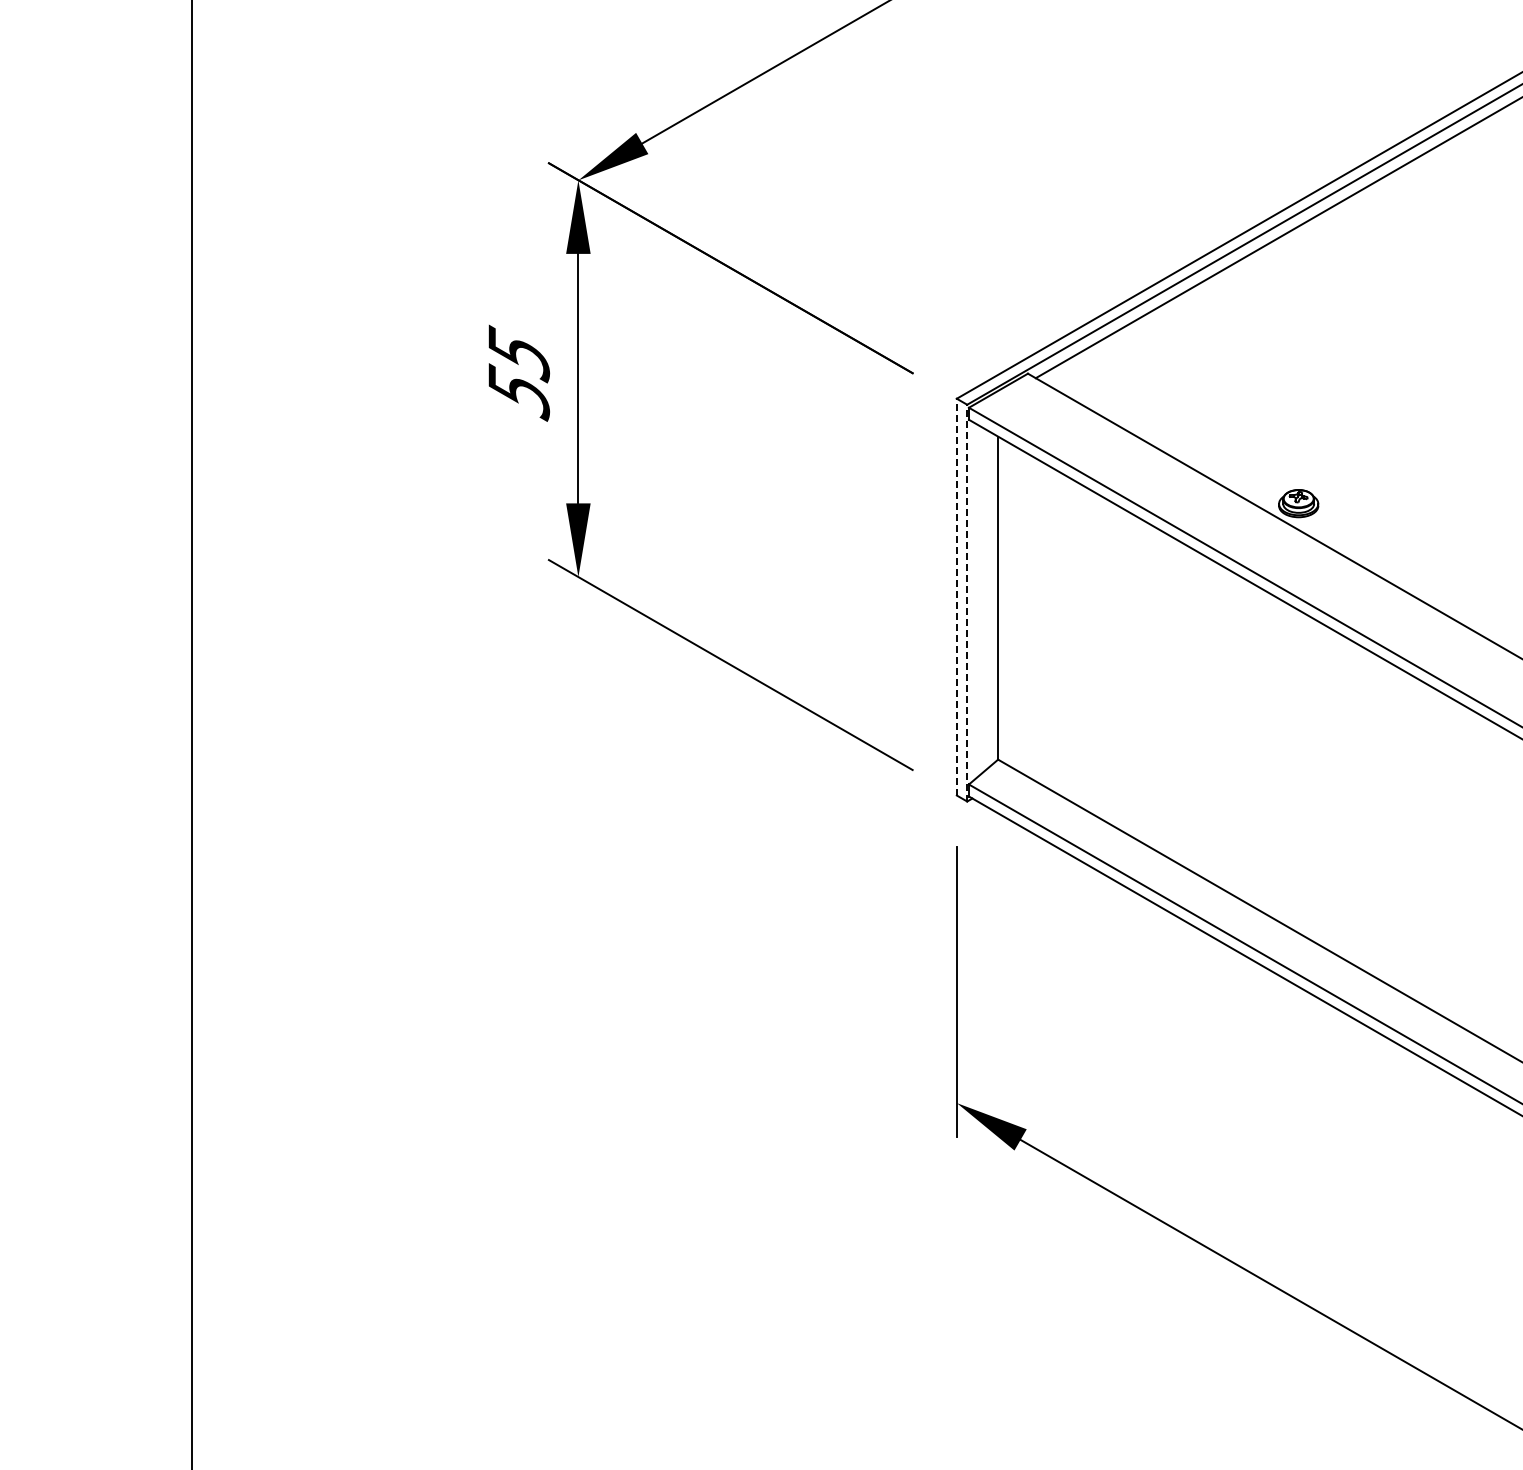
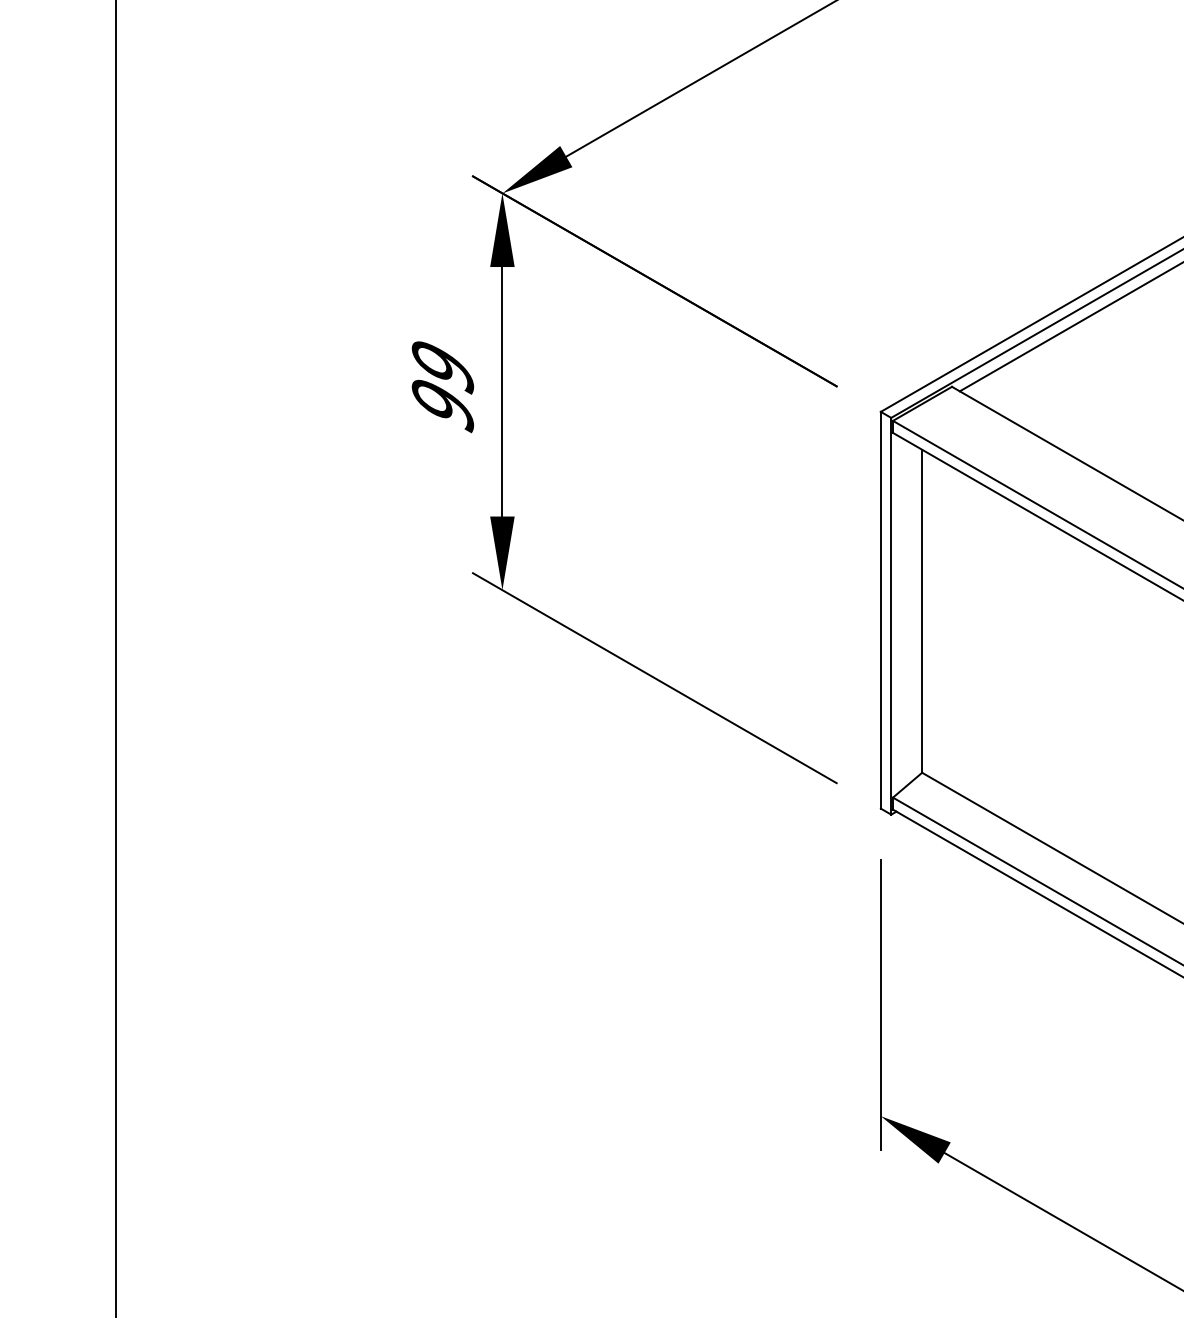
text: (518, 372) -> (442, 385), 55 -> 99
line: (956, 596) -> (880, 609), dashed -> solid
line: (967, 602) -> (891, 615), dashed -> solid

